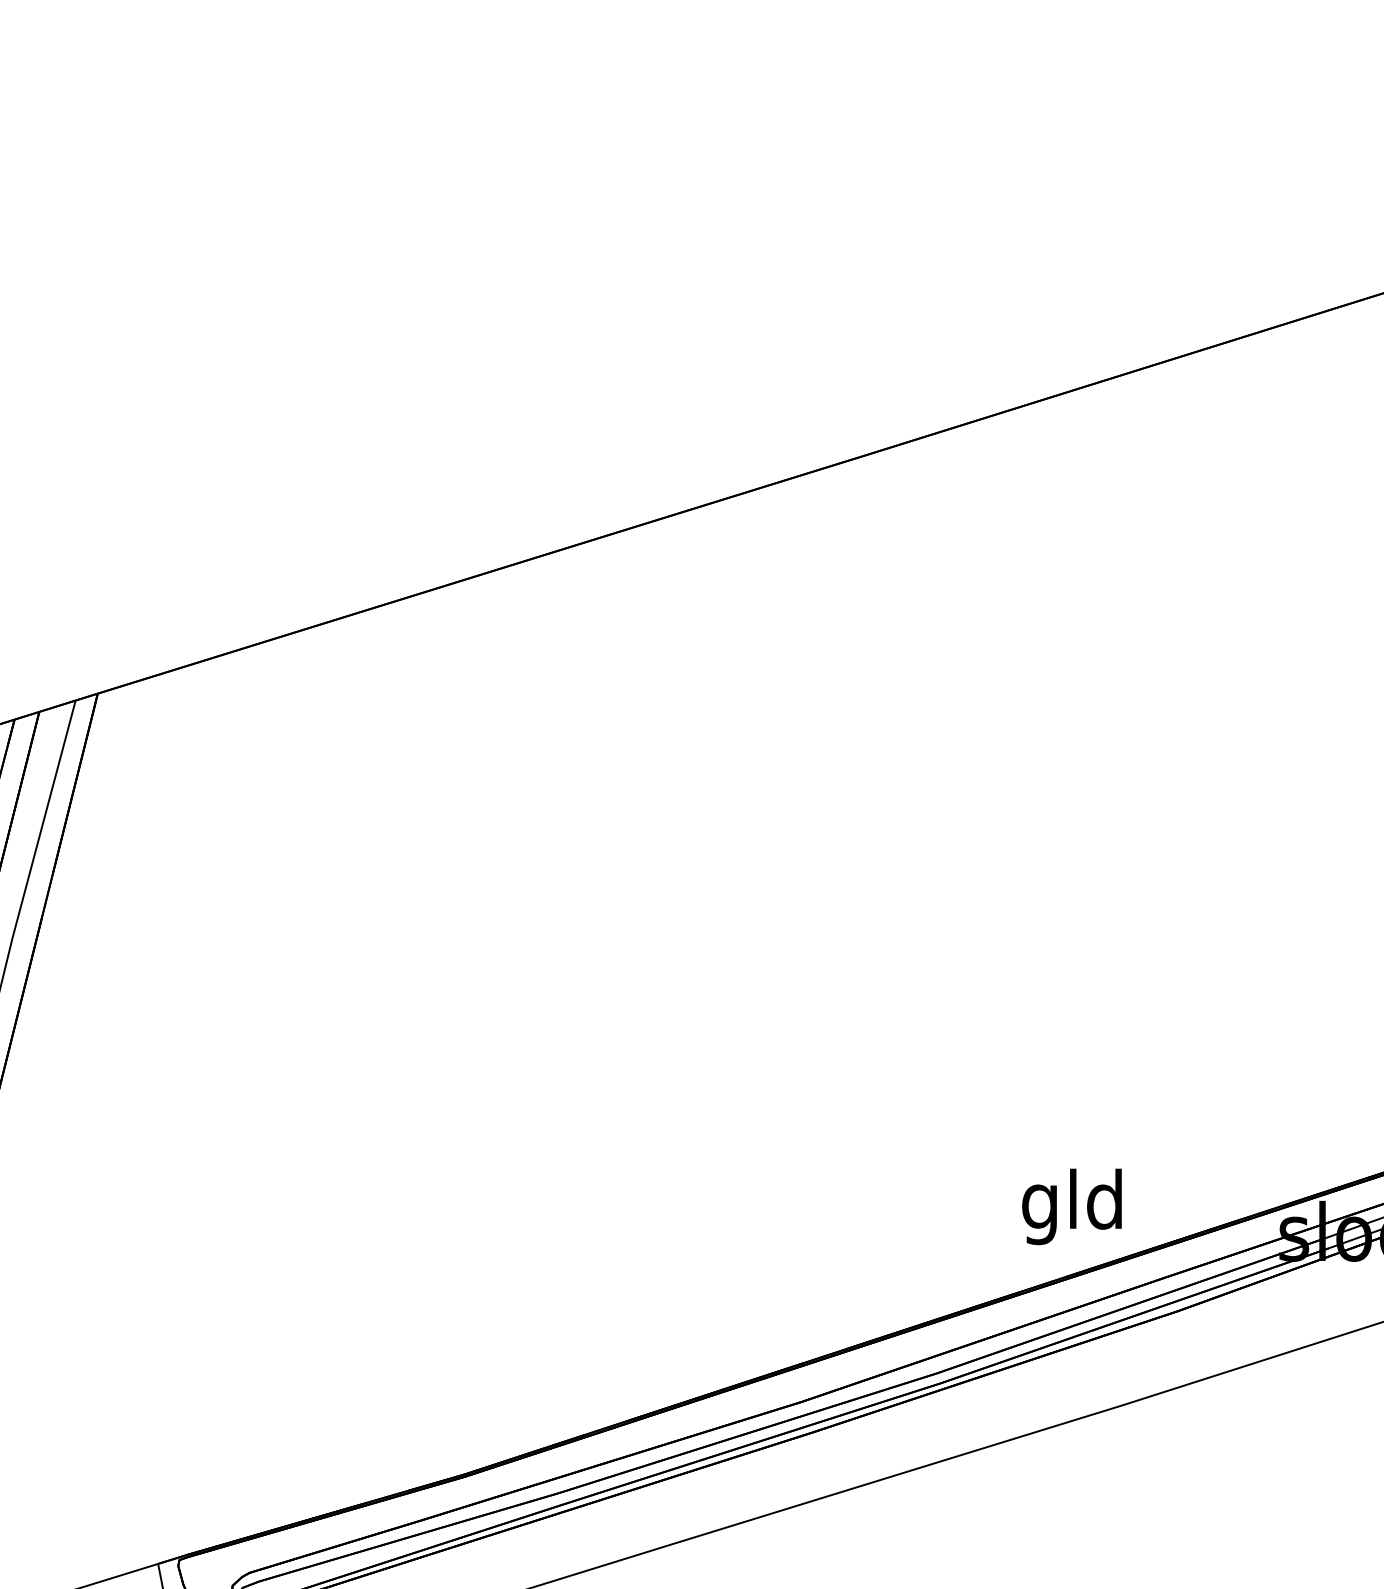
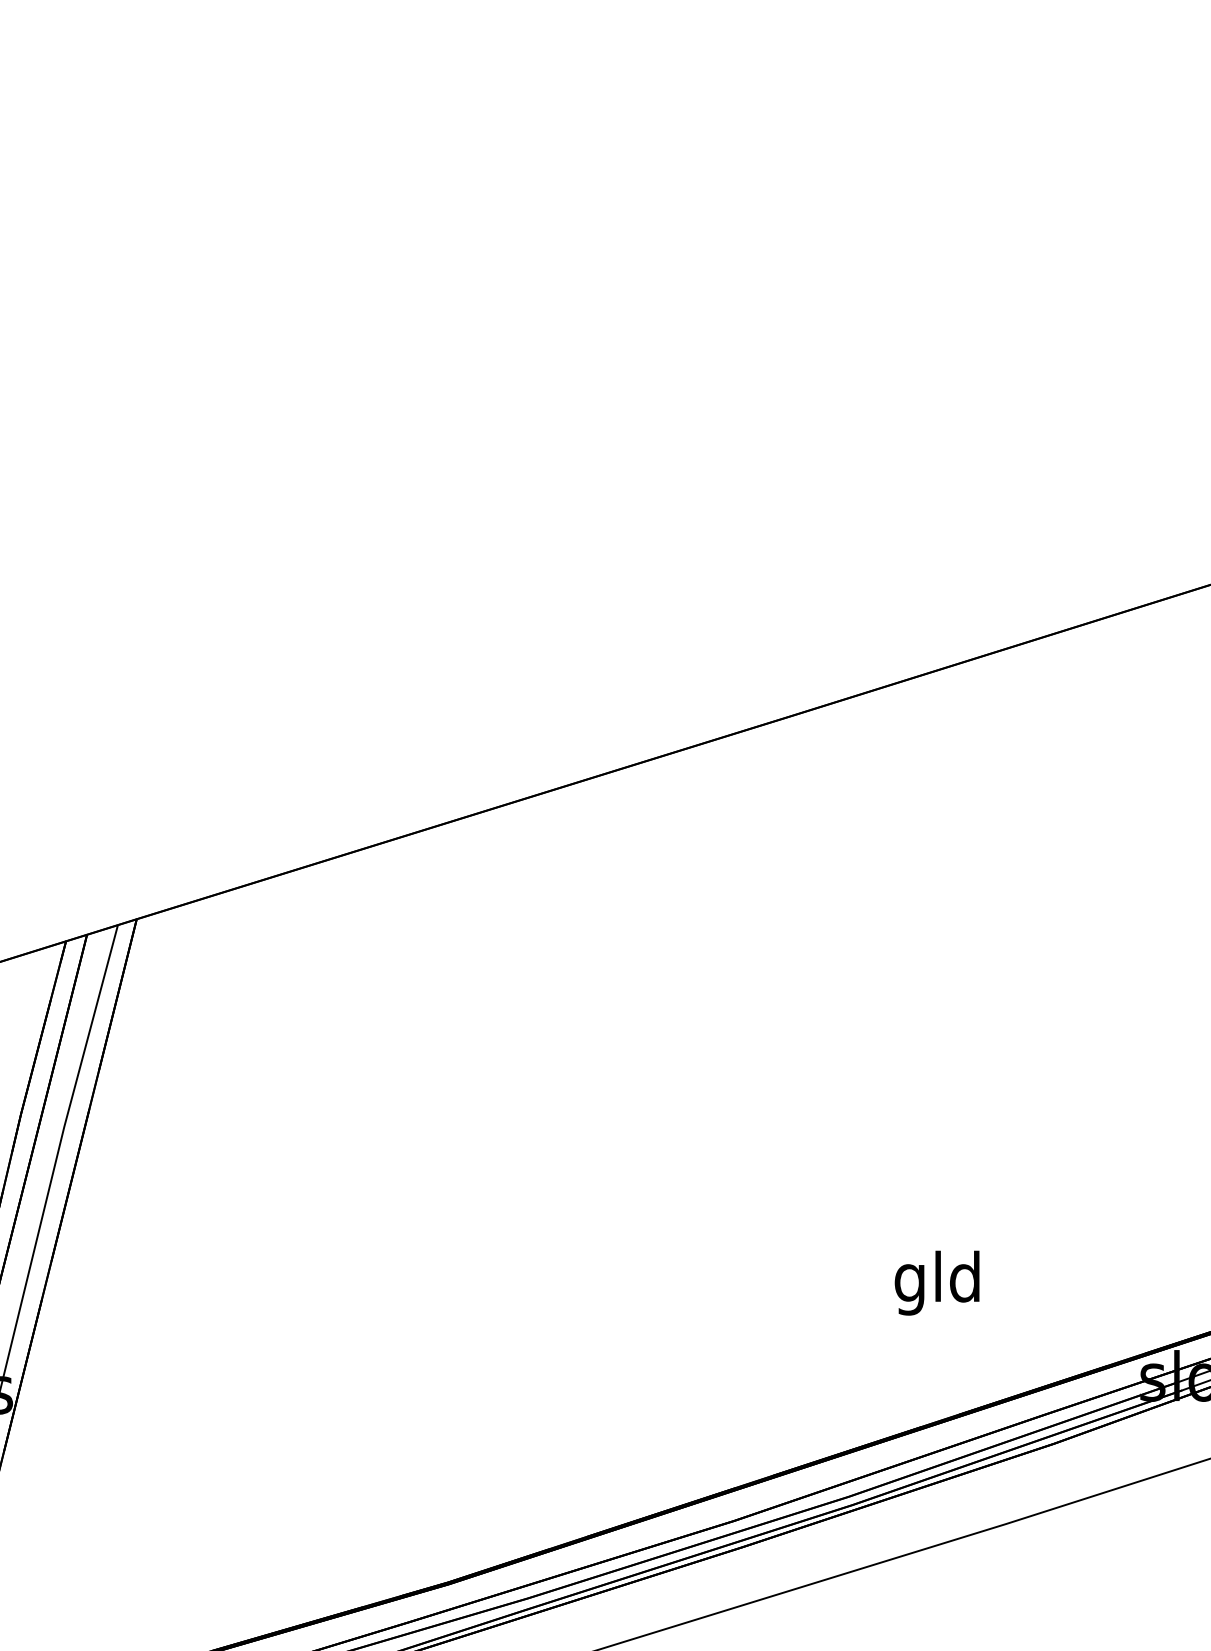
text: (1071, 1206) -> (936, 1282), moved

